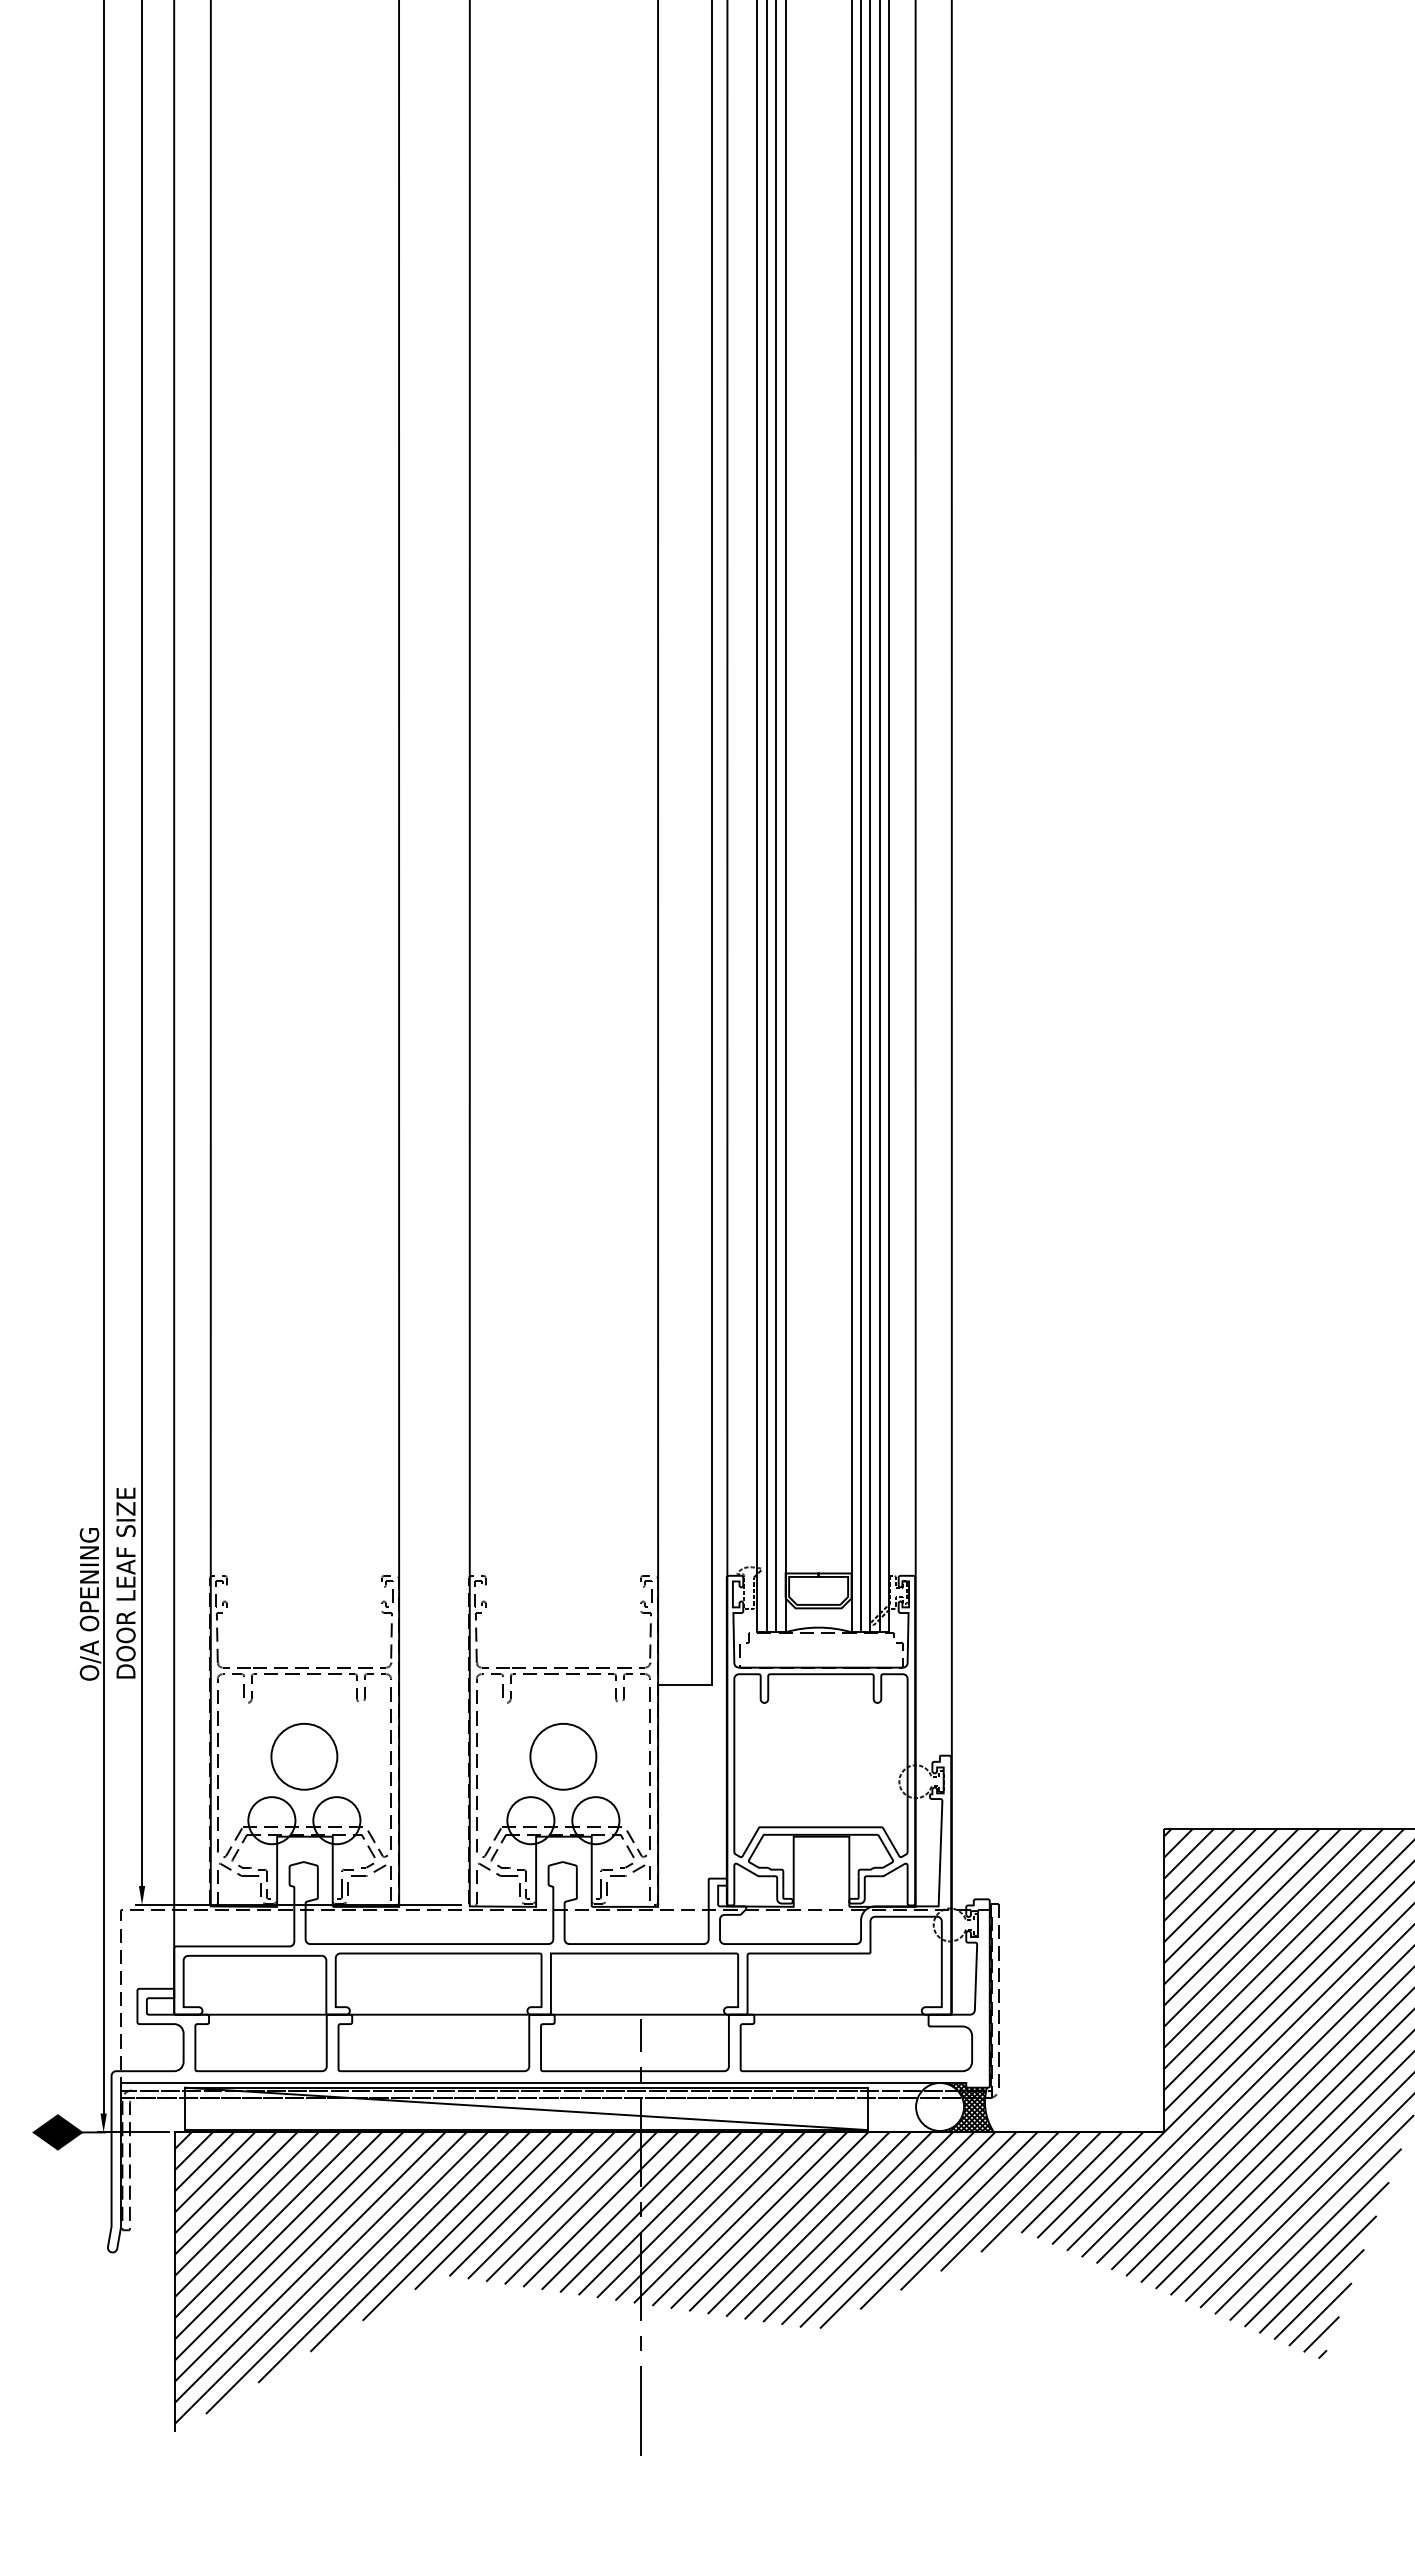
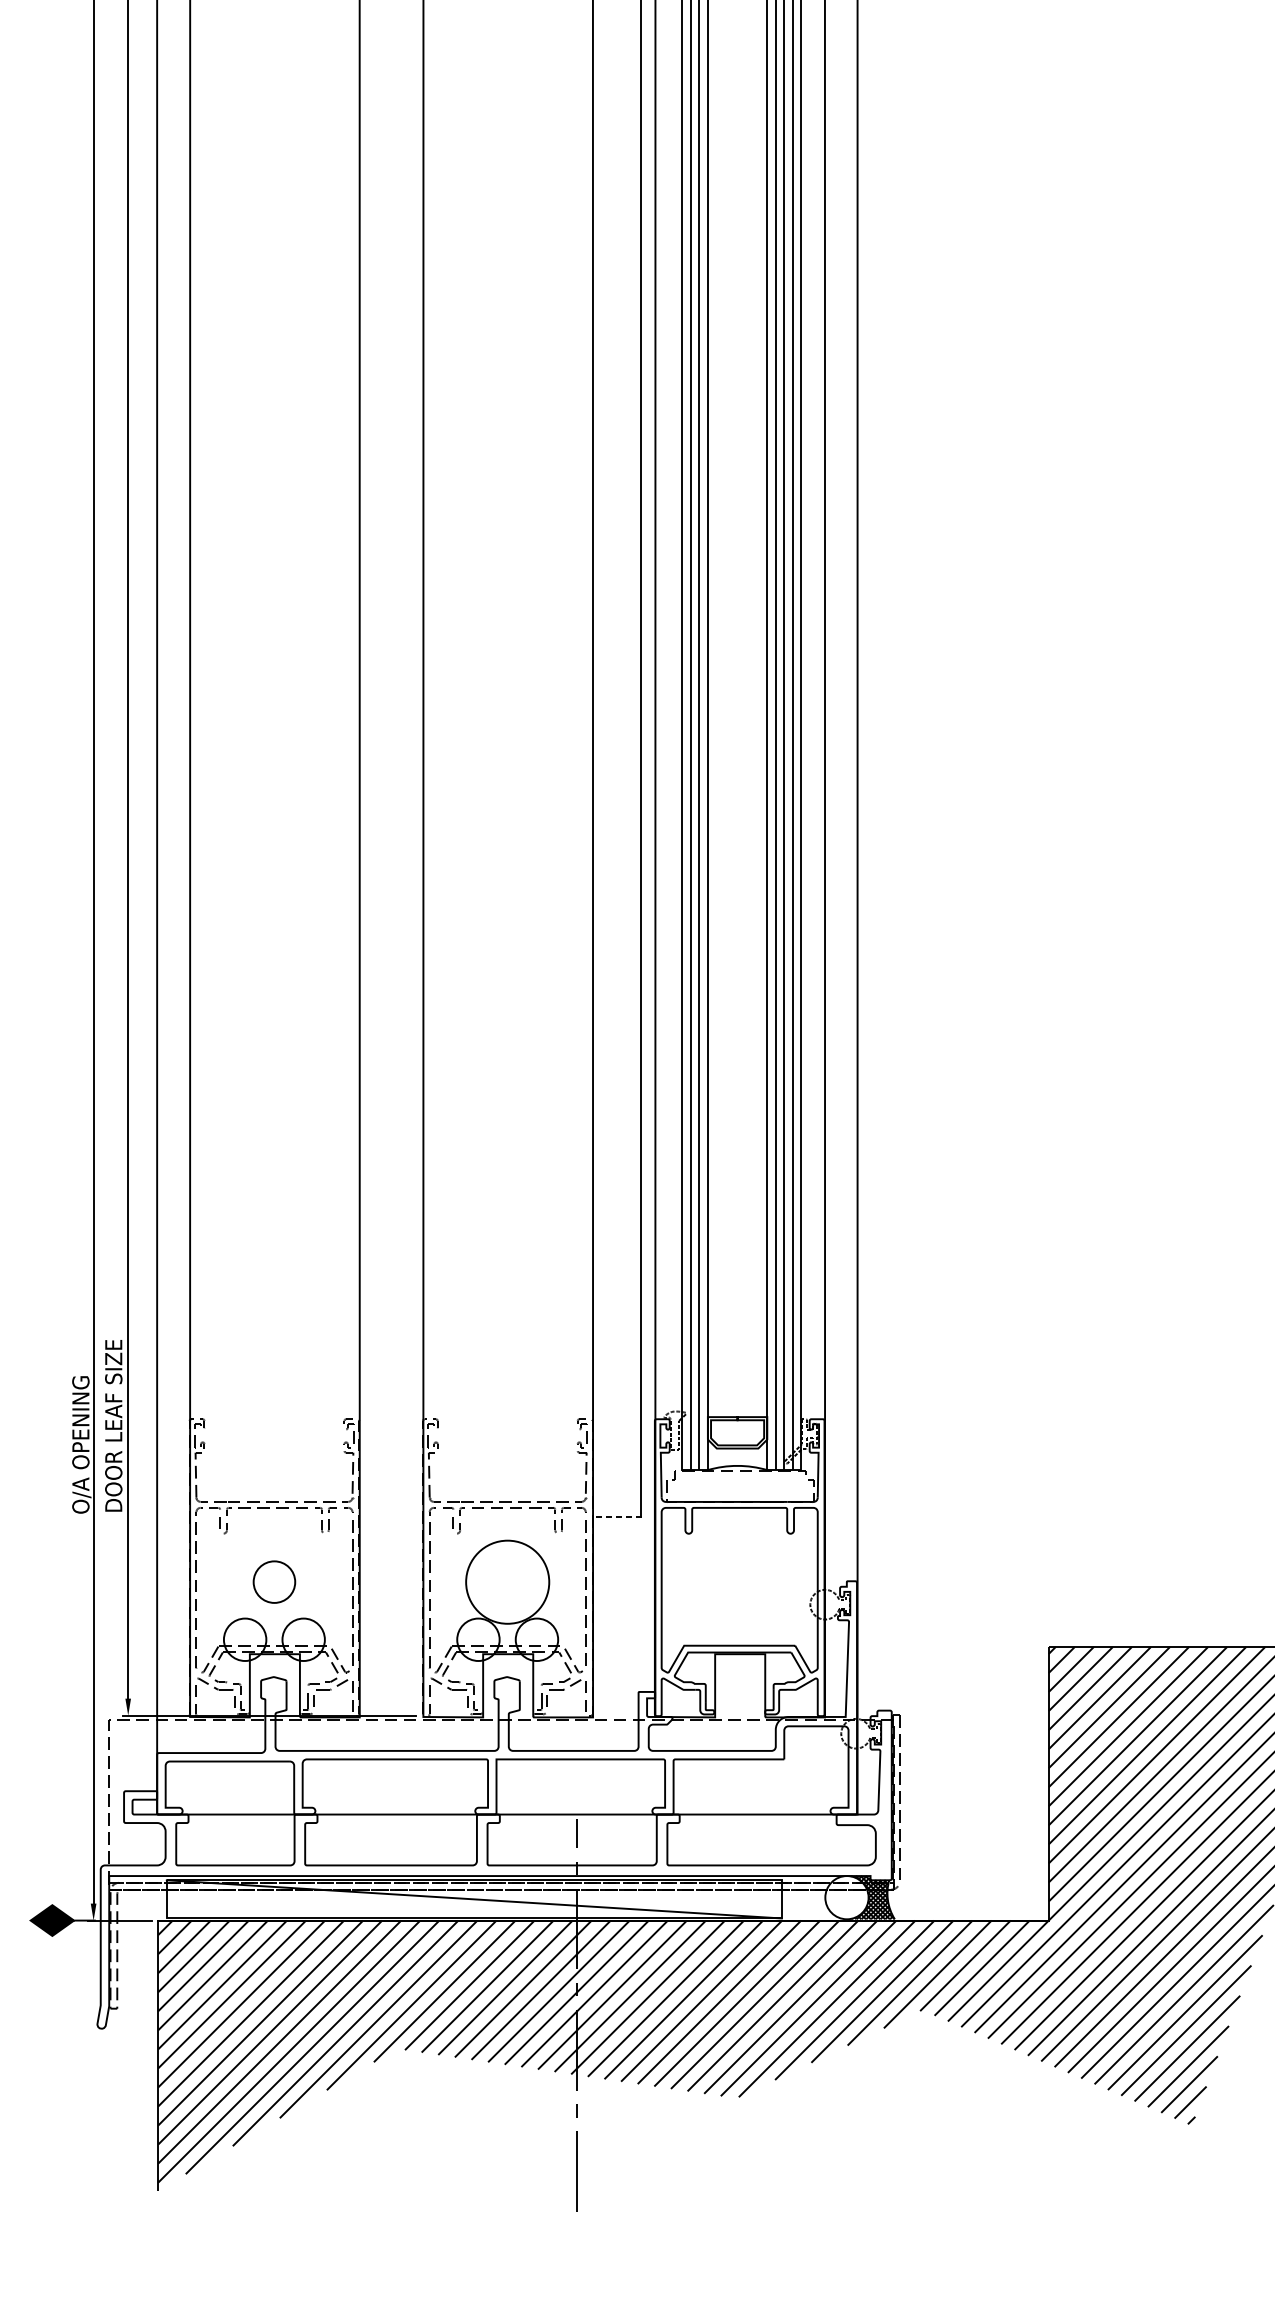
line: (684, 1684) -> (616, 1517), solid -> dashed
circle: (304, 1756) -> (274, 1581), size x0.7
circle: (563, 1756) -> (507, 1581), size x1.4

